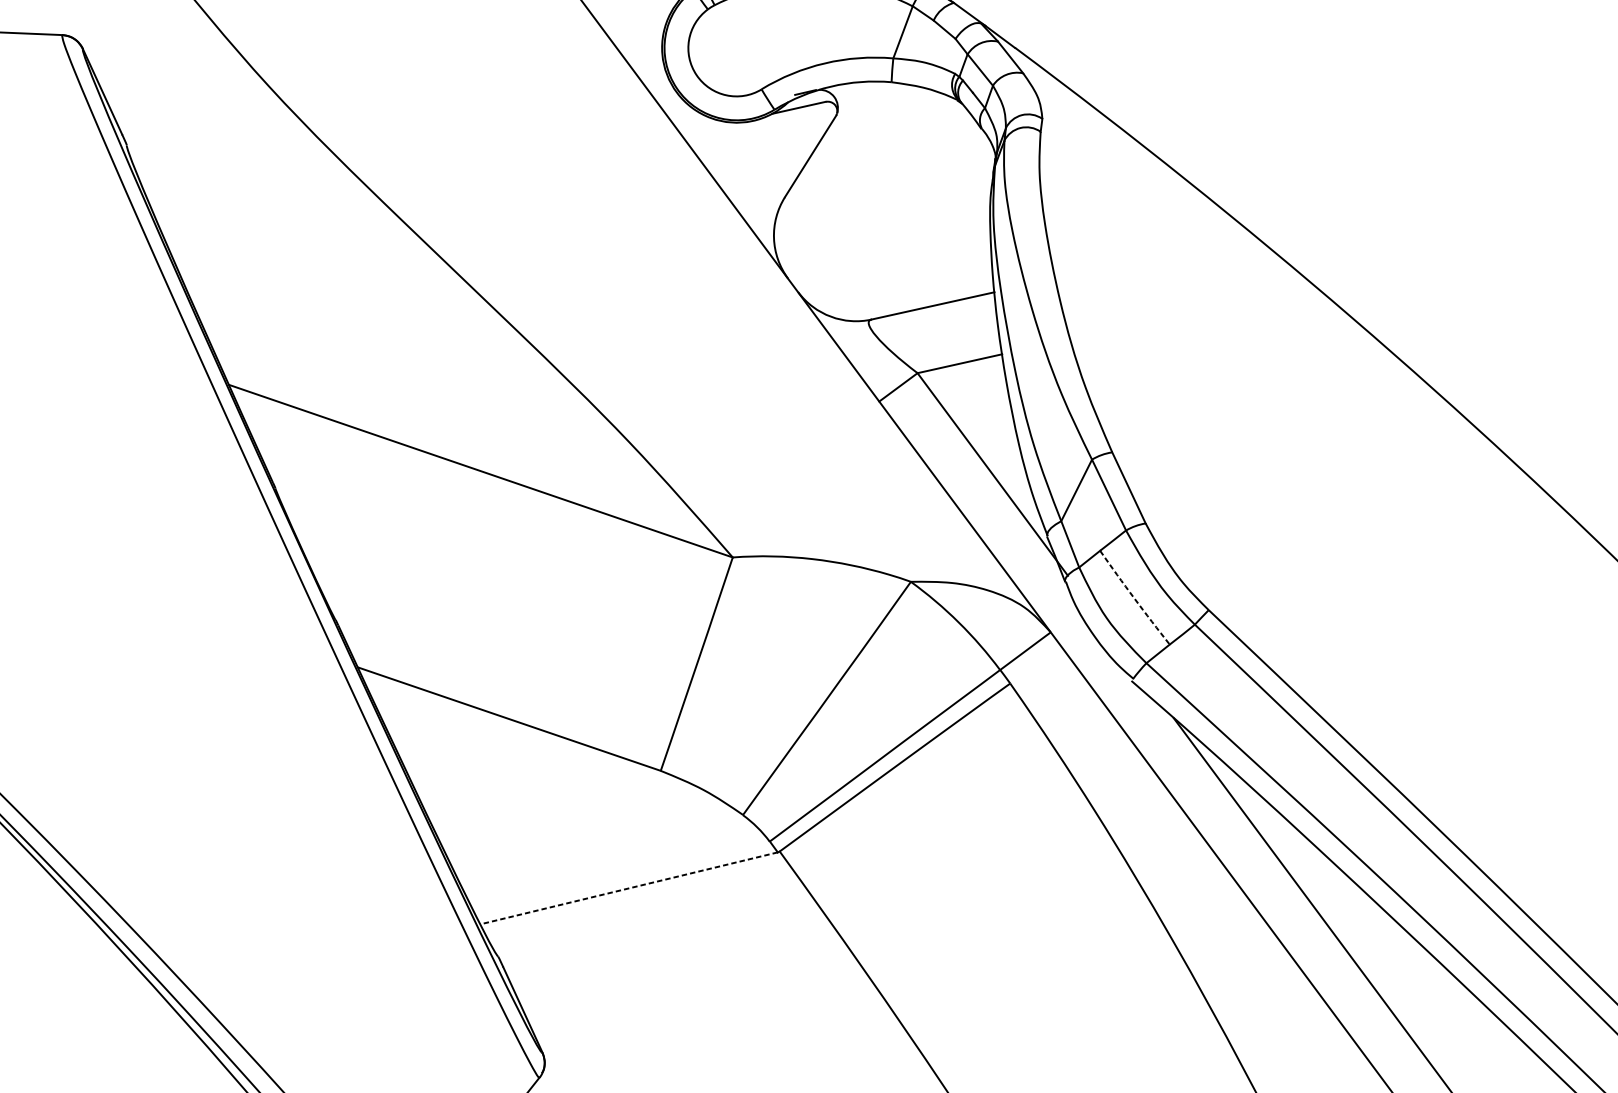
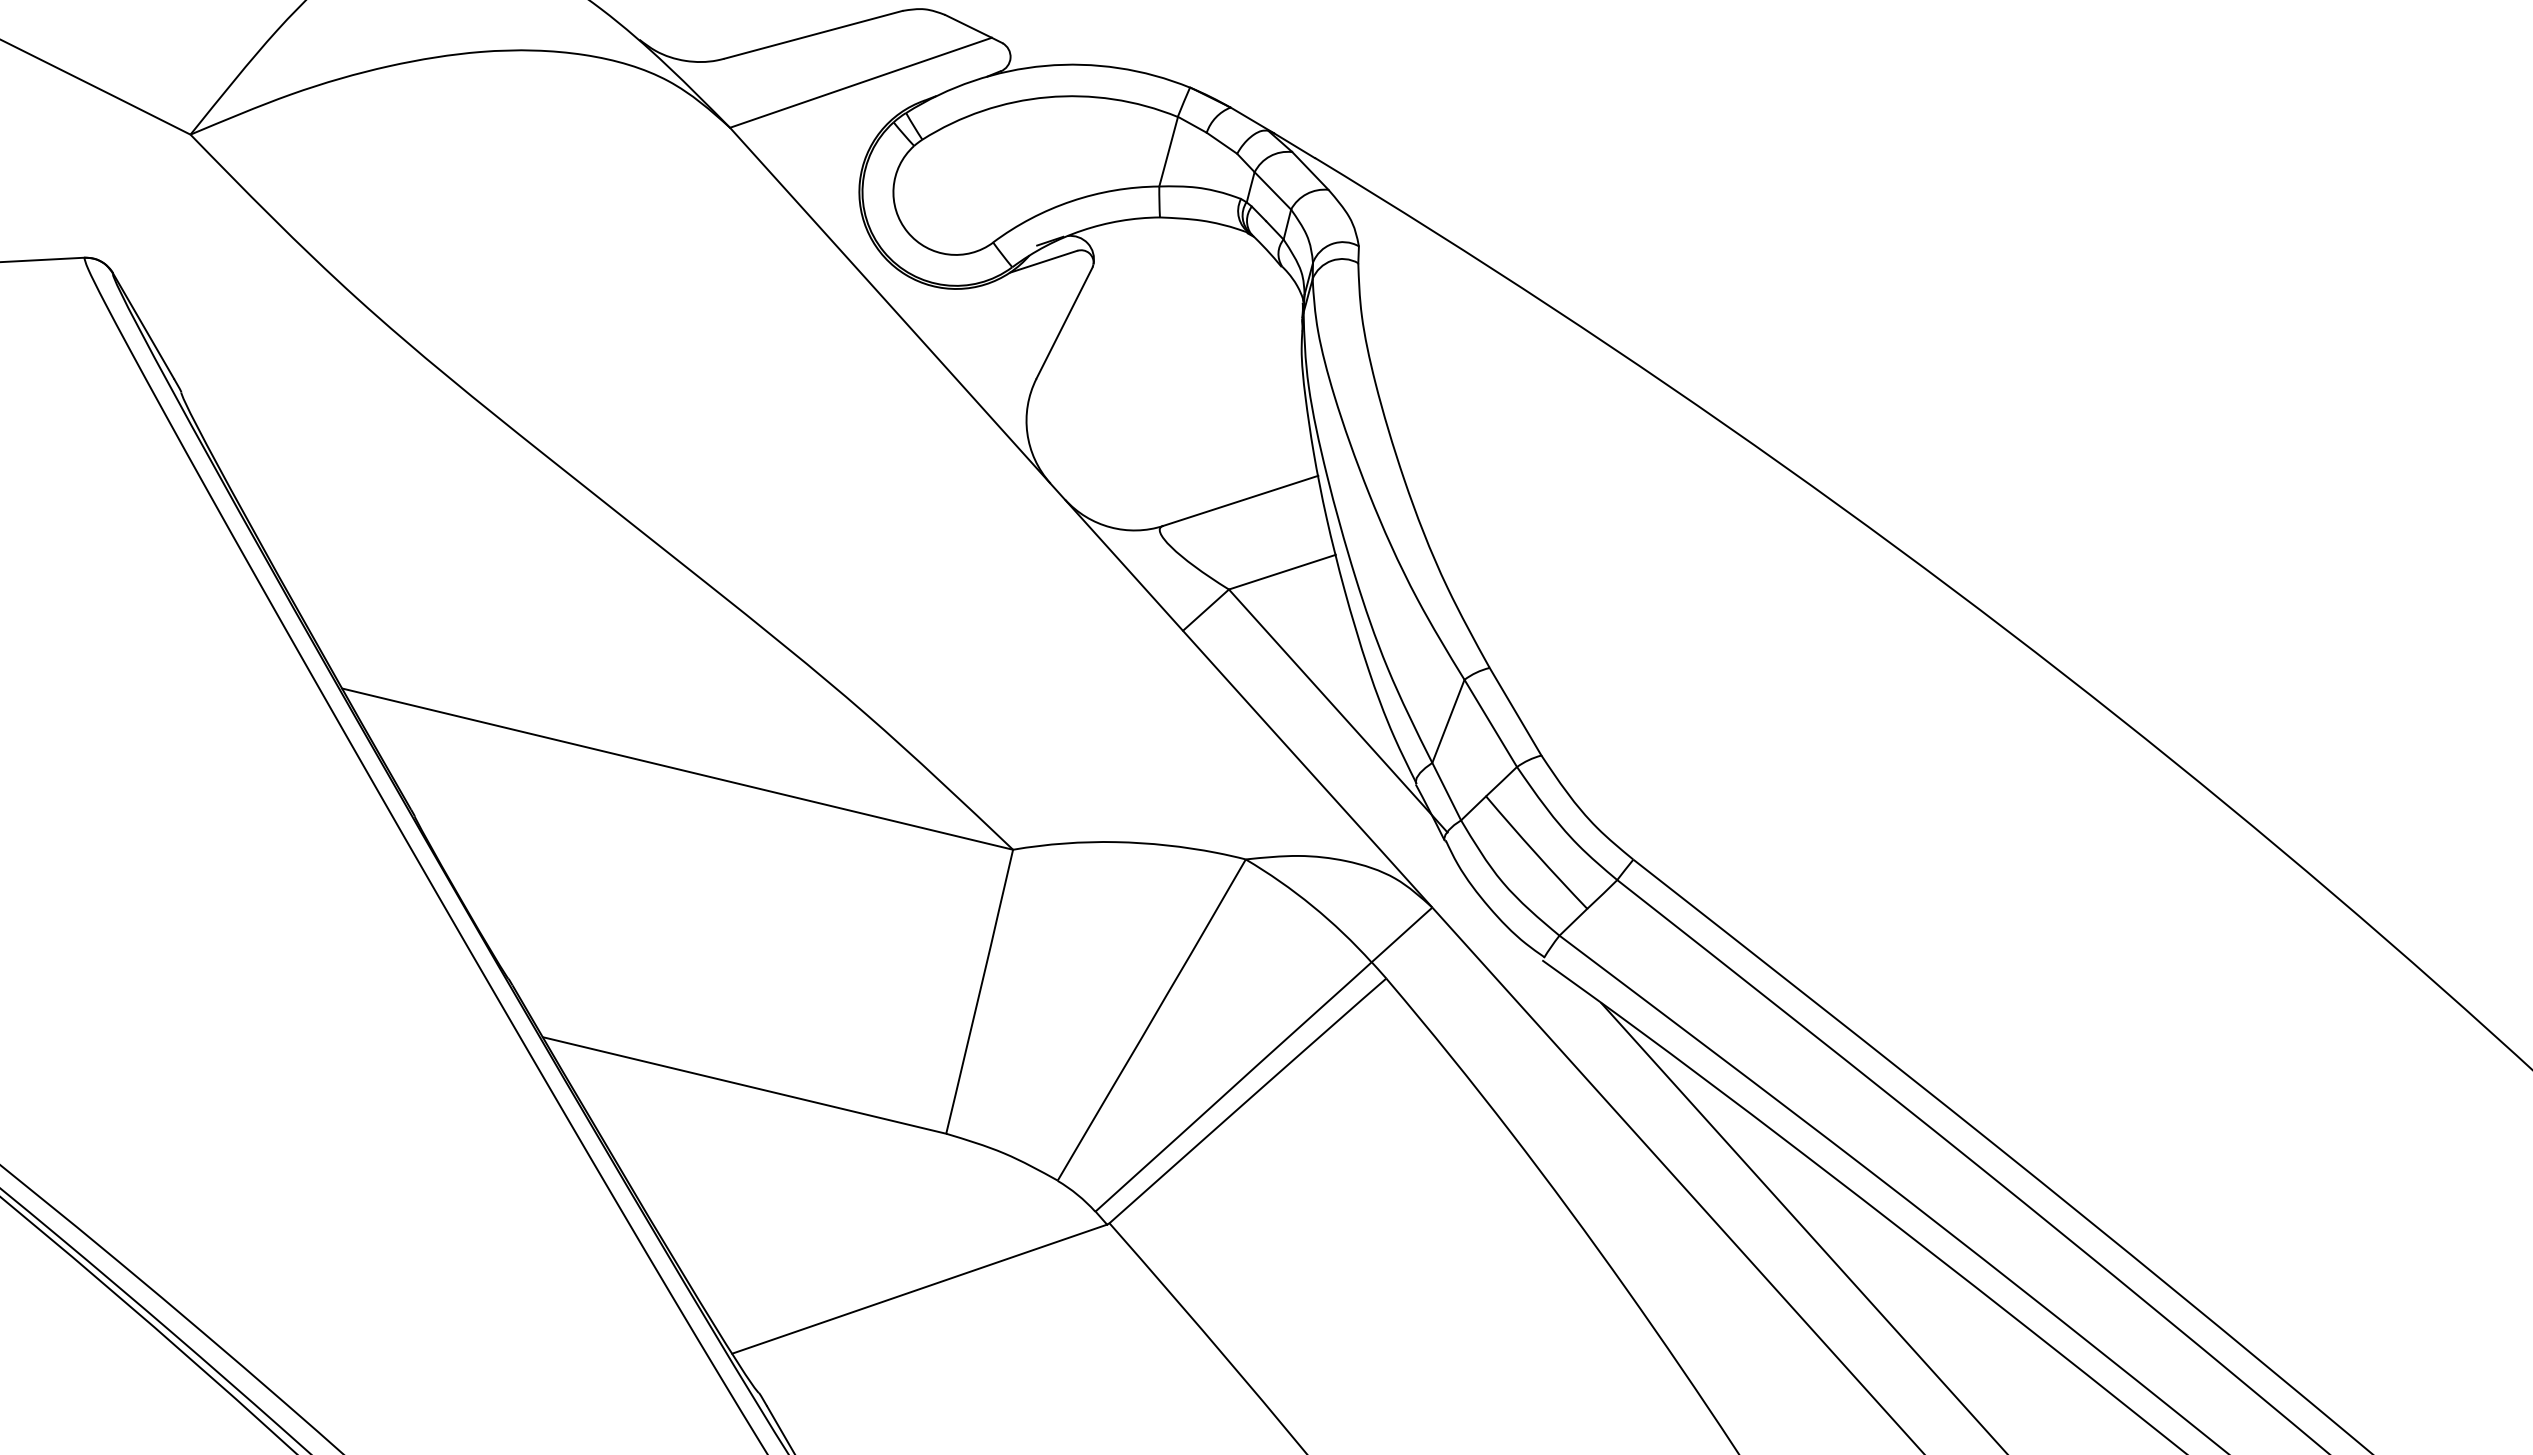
arc: (1133, 598) -> (1535, 853), dashed -> solid
line: (628, 888) -> (919, 1289), dashed -> solid

